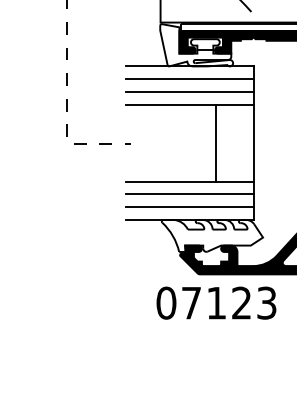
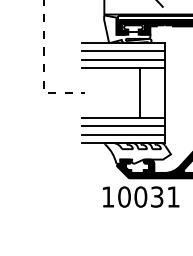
text: (216, 302) -> (140, 196), 07123 -> 10031

